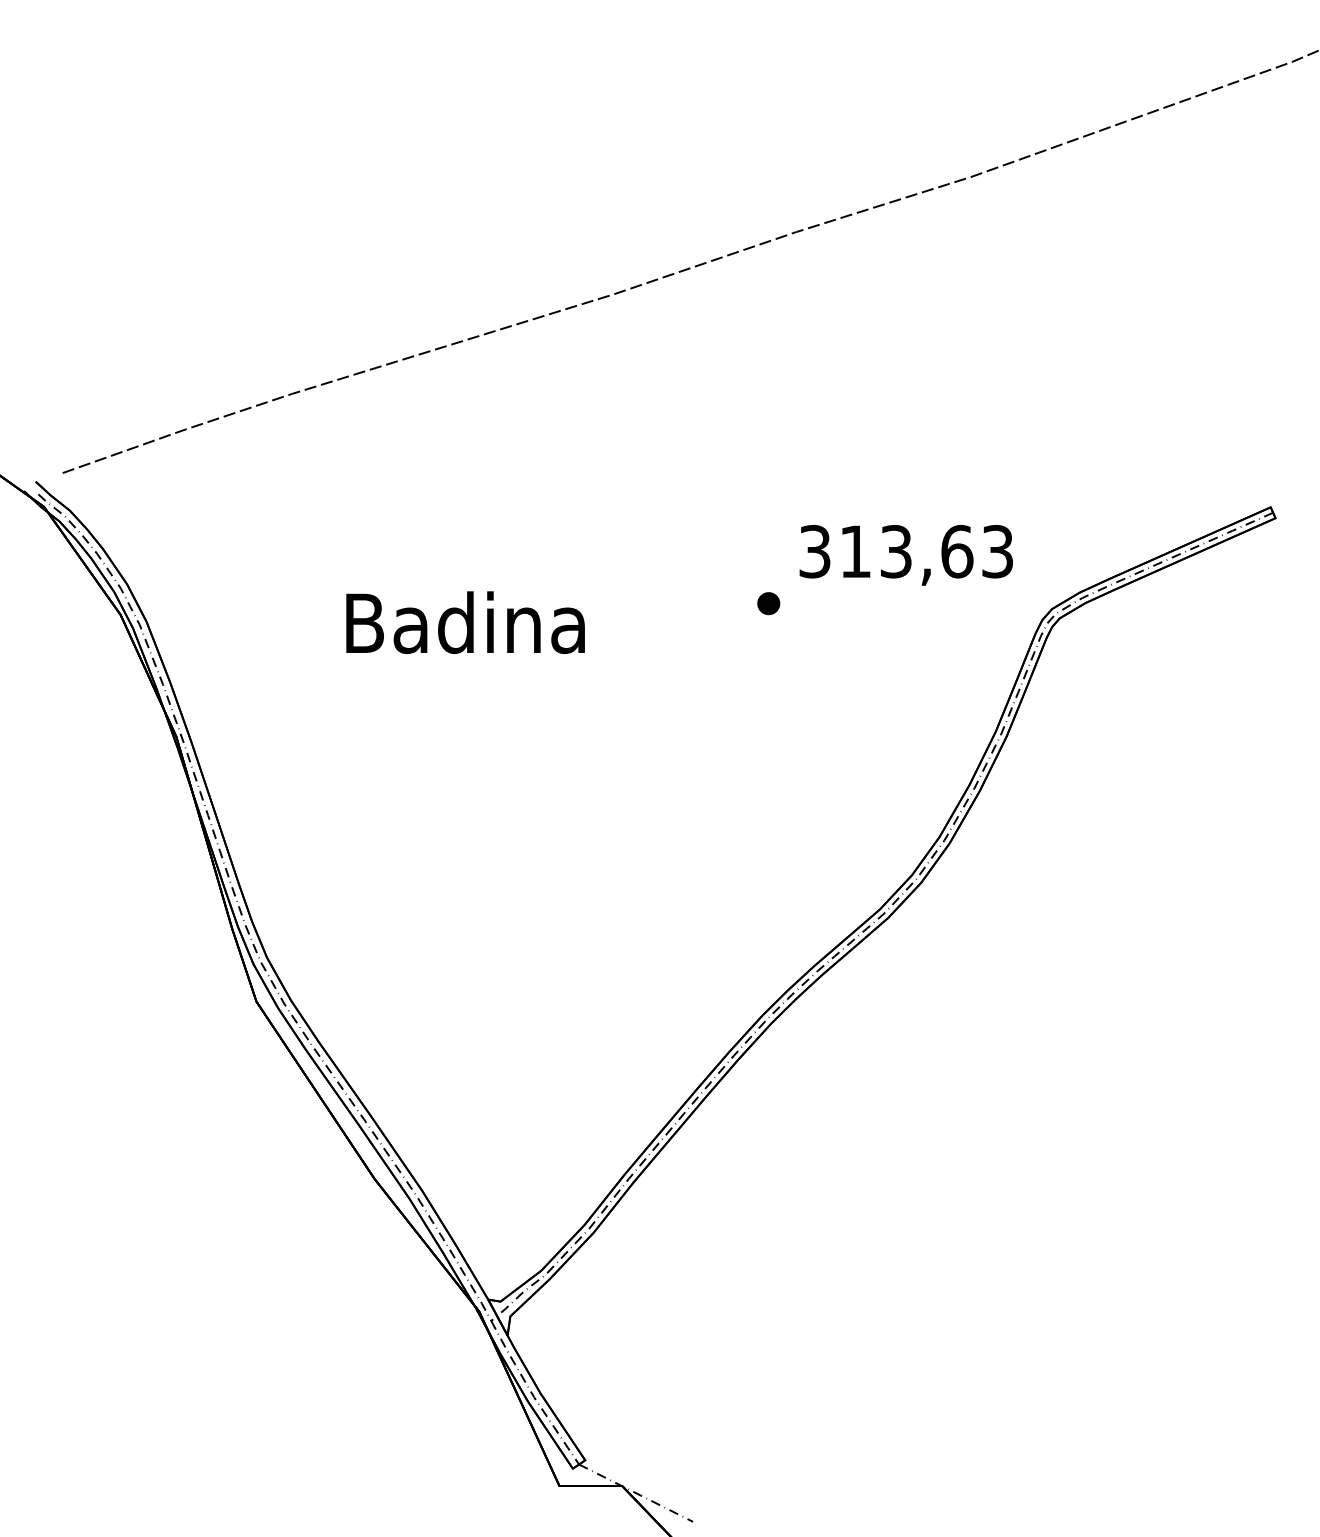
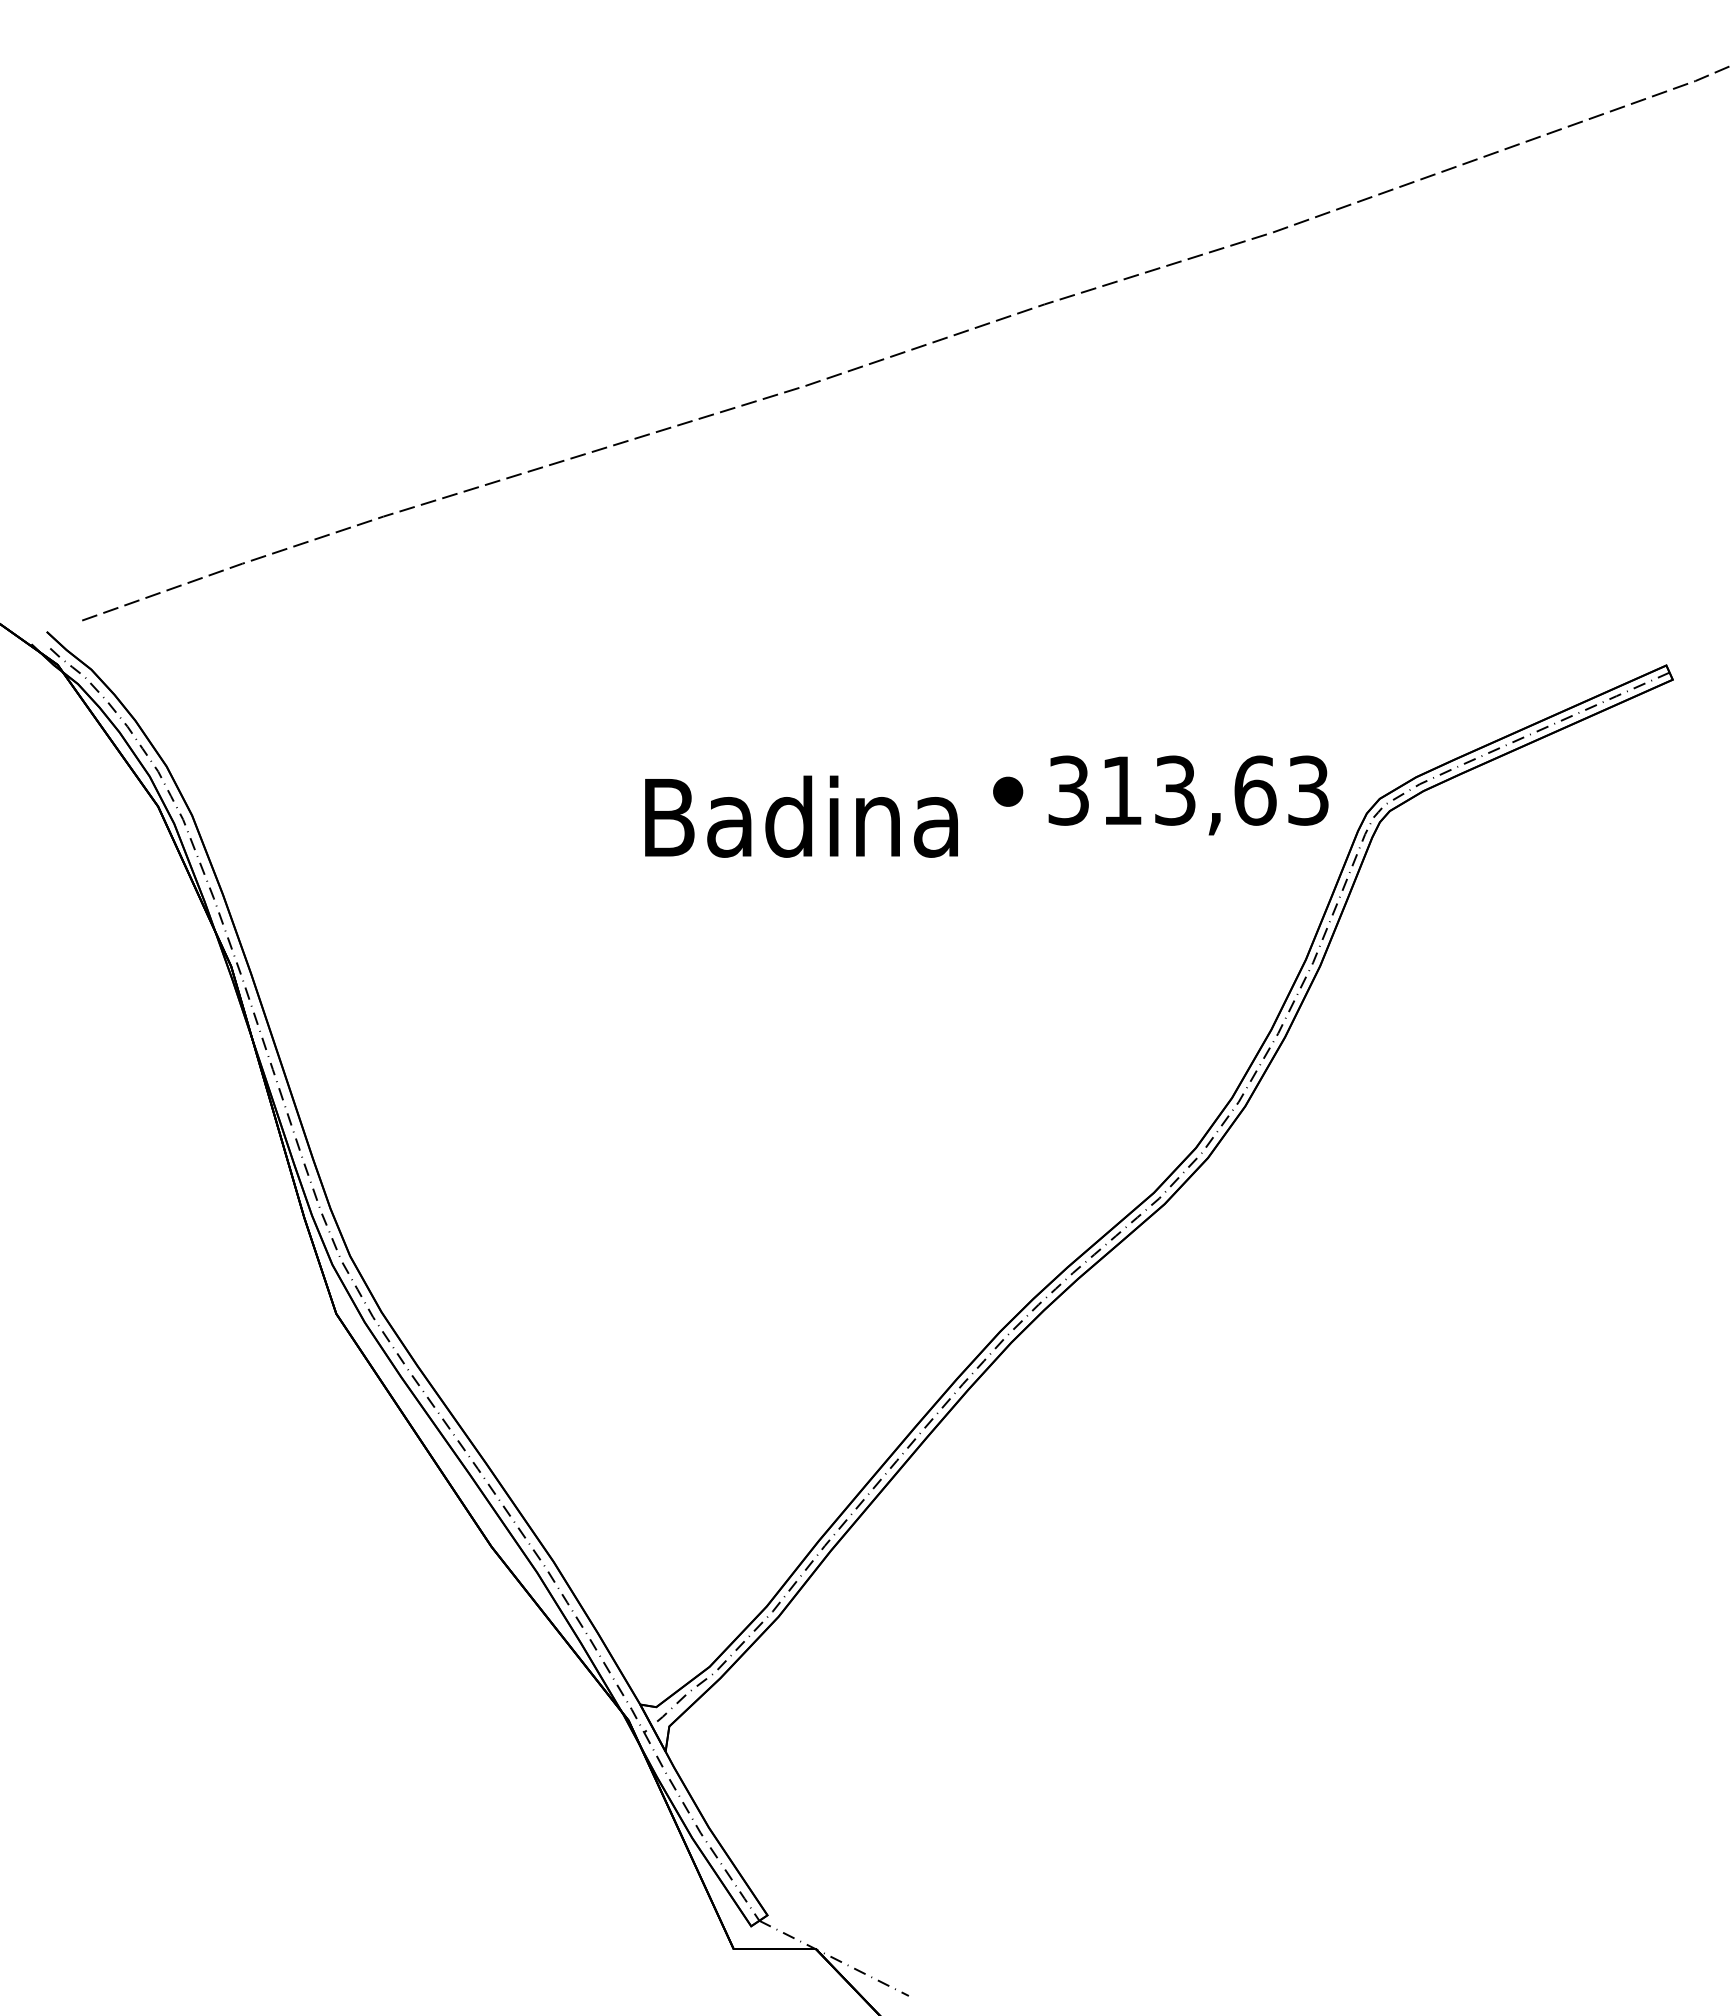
text: (906, 555) -> (1188, 795), moved
text: (465, 622) -> (801, 816), moved

